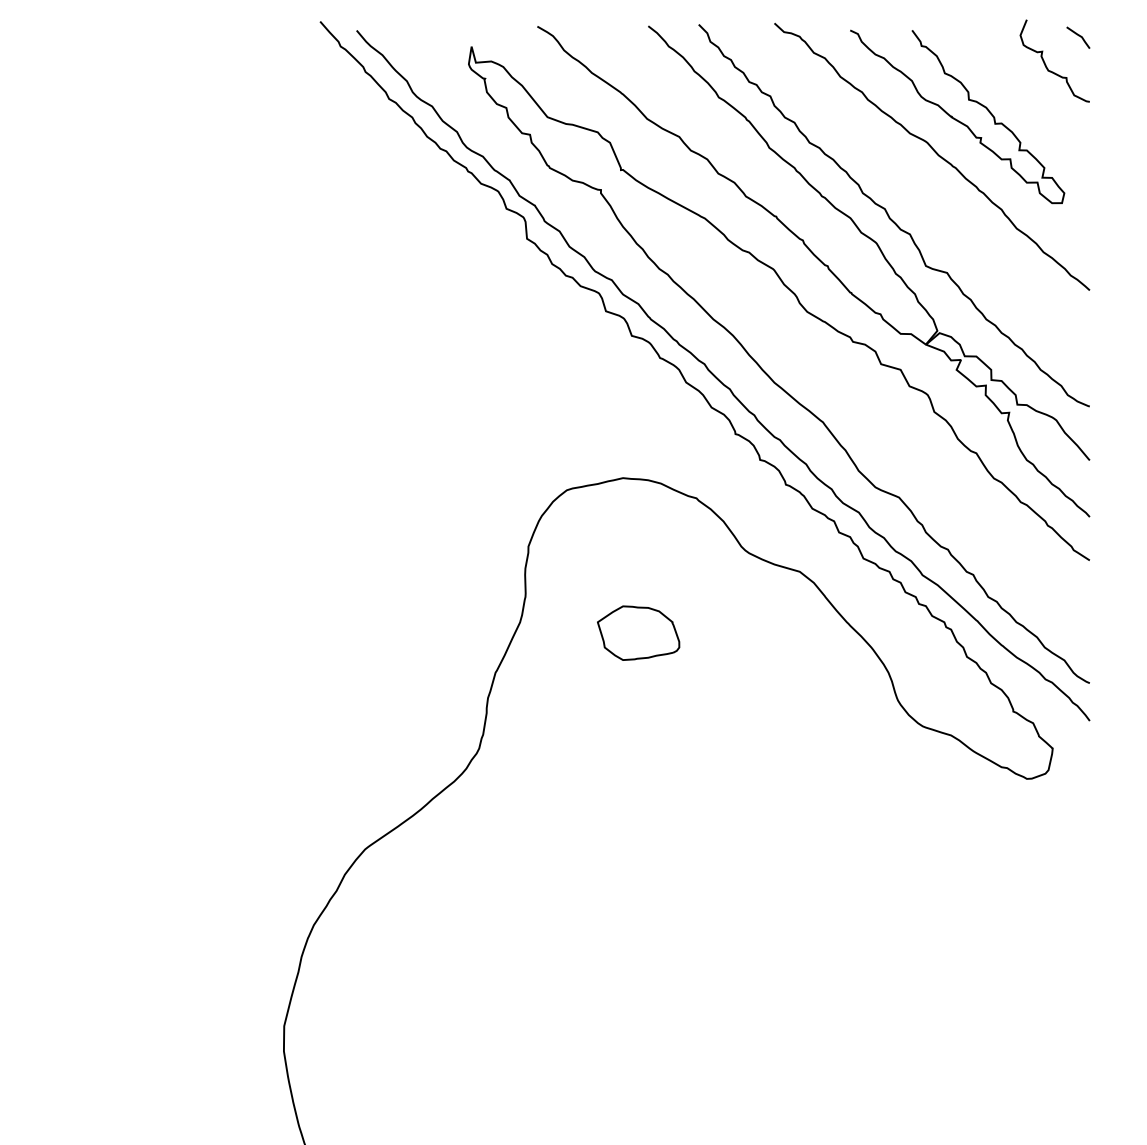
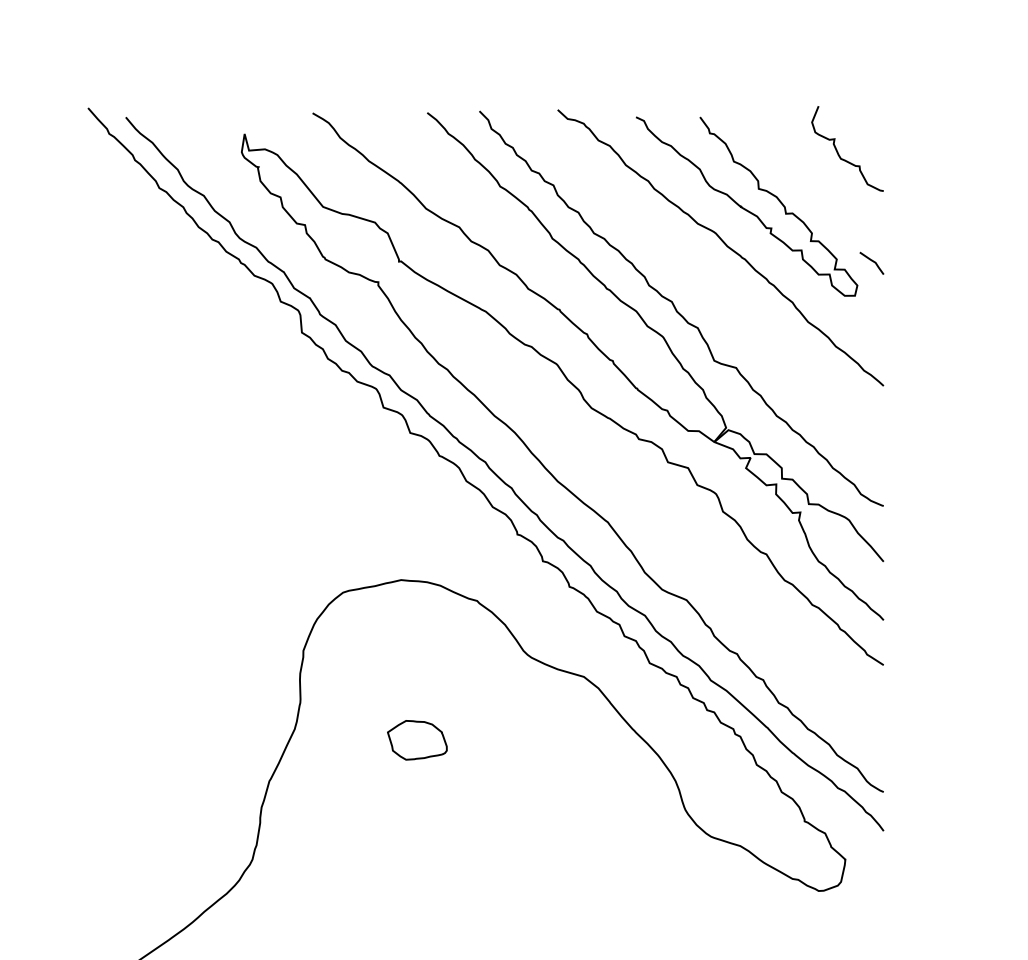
line: (1078, 36) -> (872, 262), moved
part: (638, 632) -> (417, 739), size x0.7

